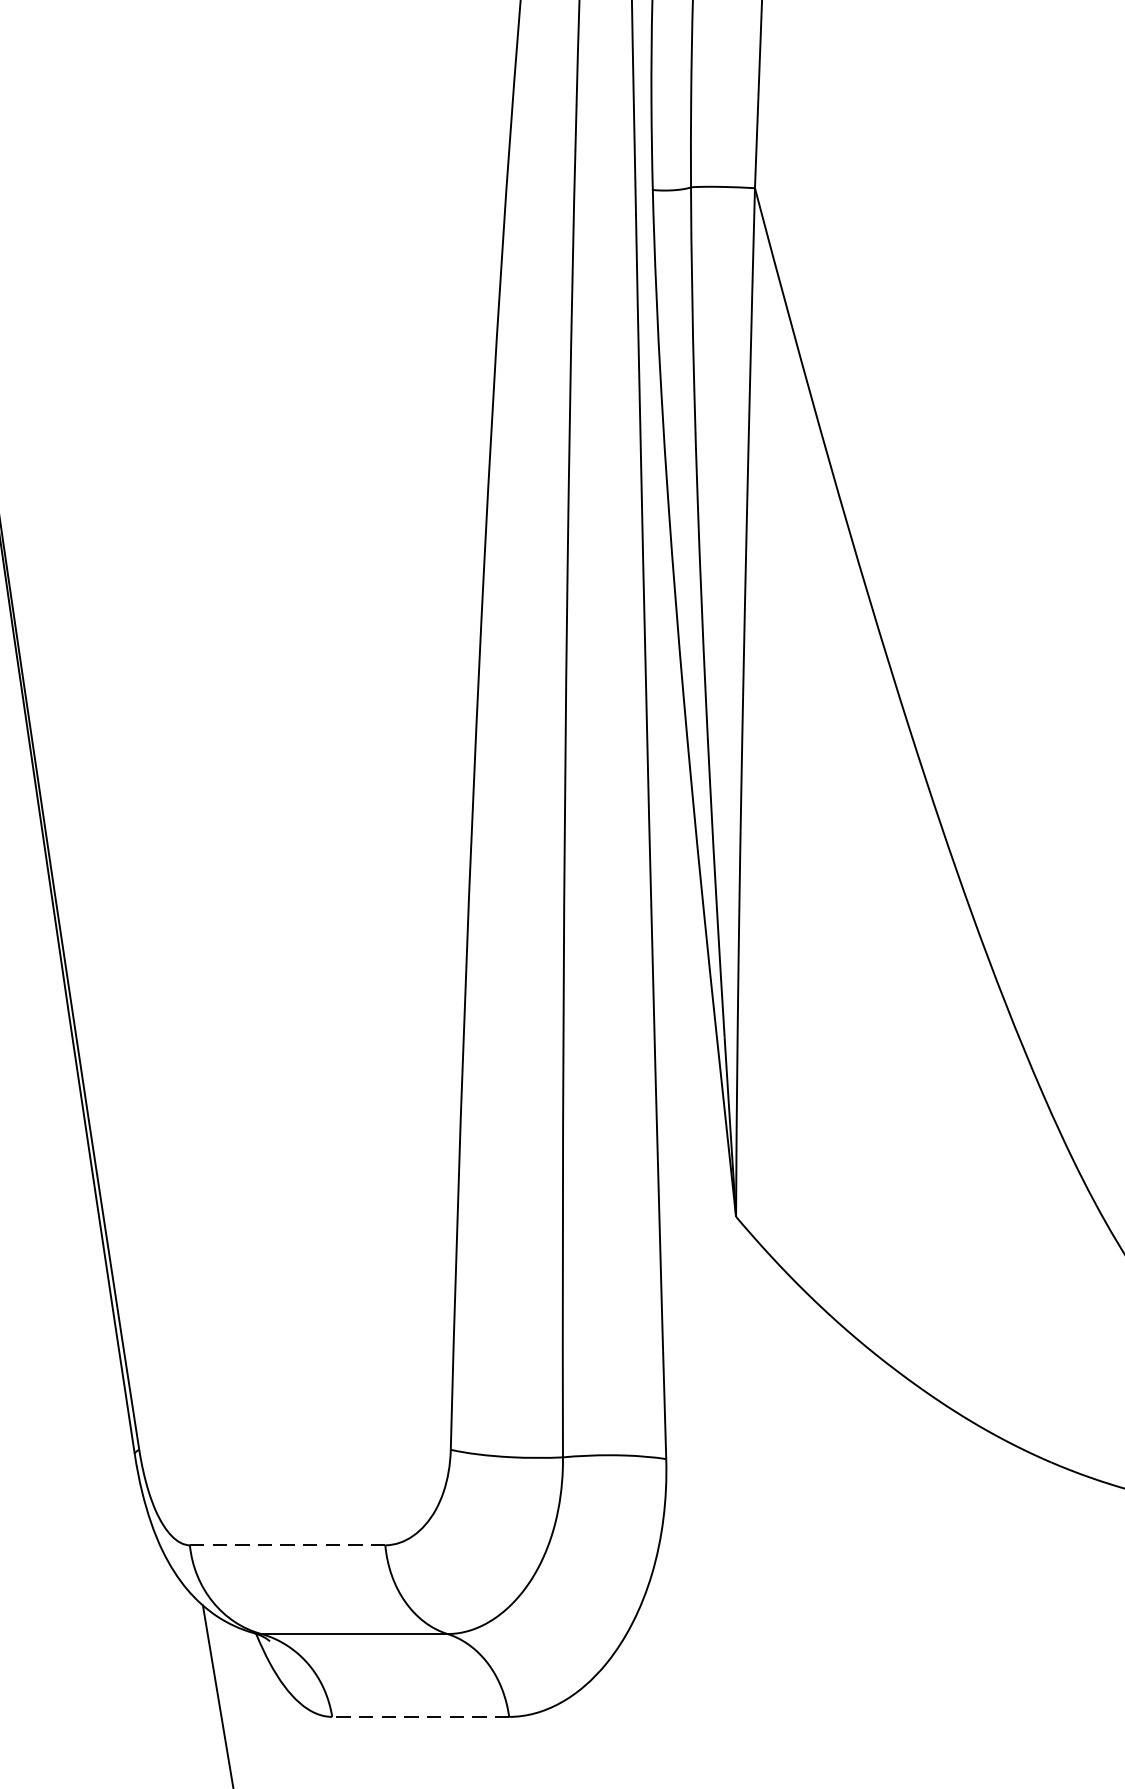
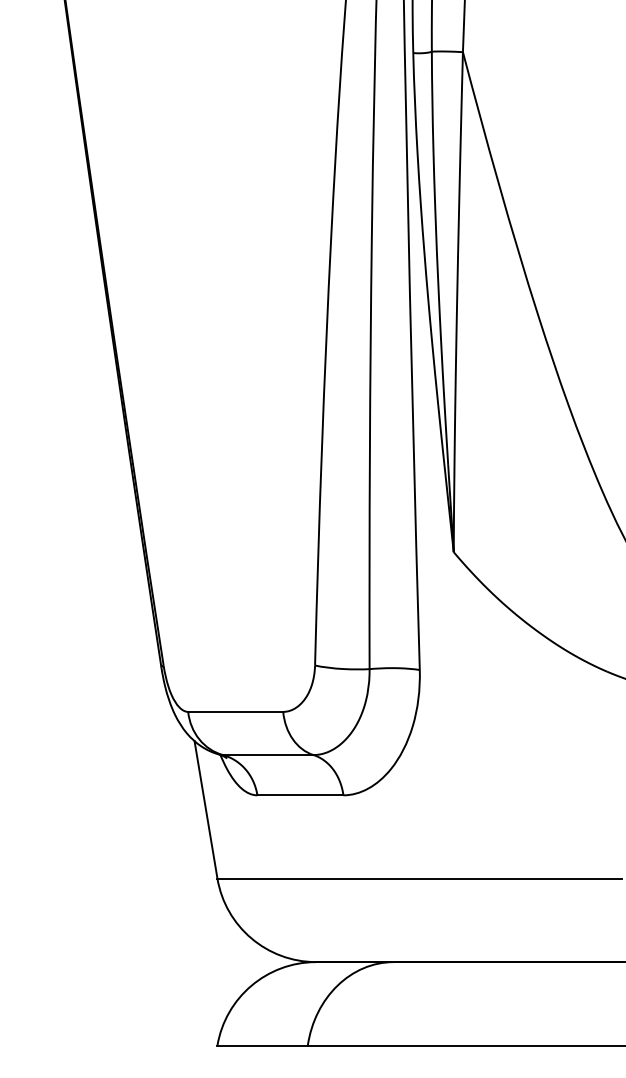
line: (287, 1544) -> (235, 711), dashed -> solid
line: (418, 1717) -> (299, 795), dashed -> solid

